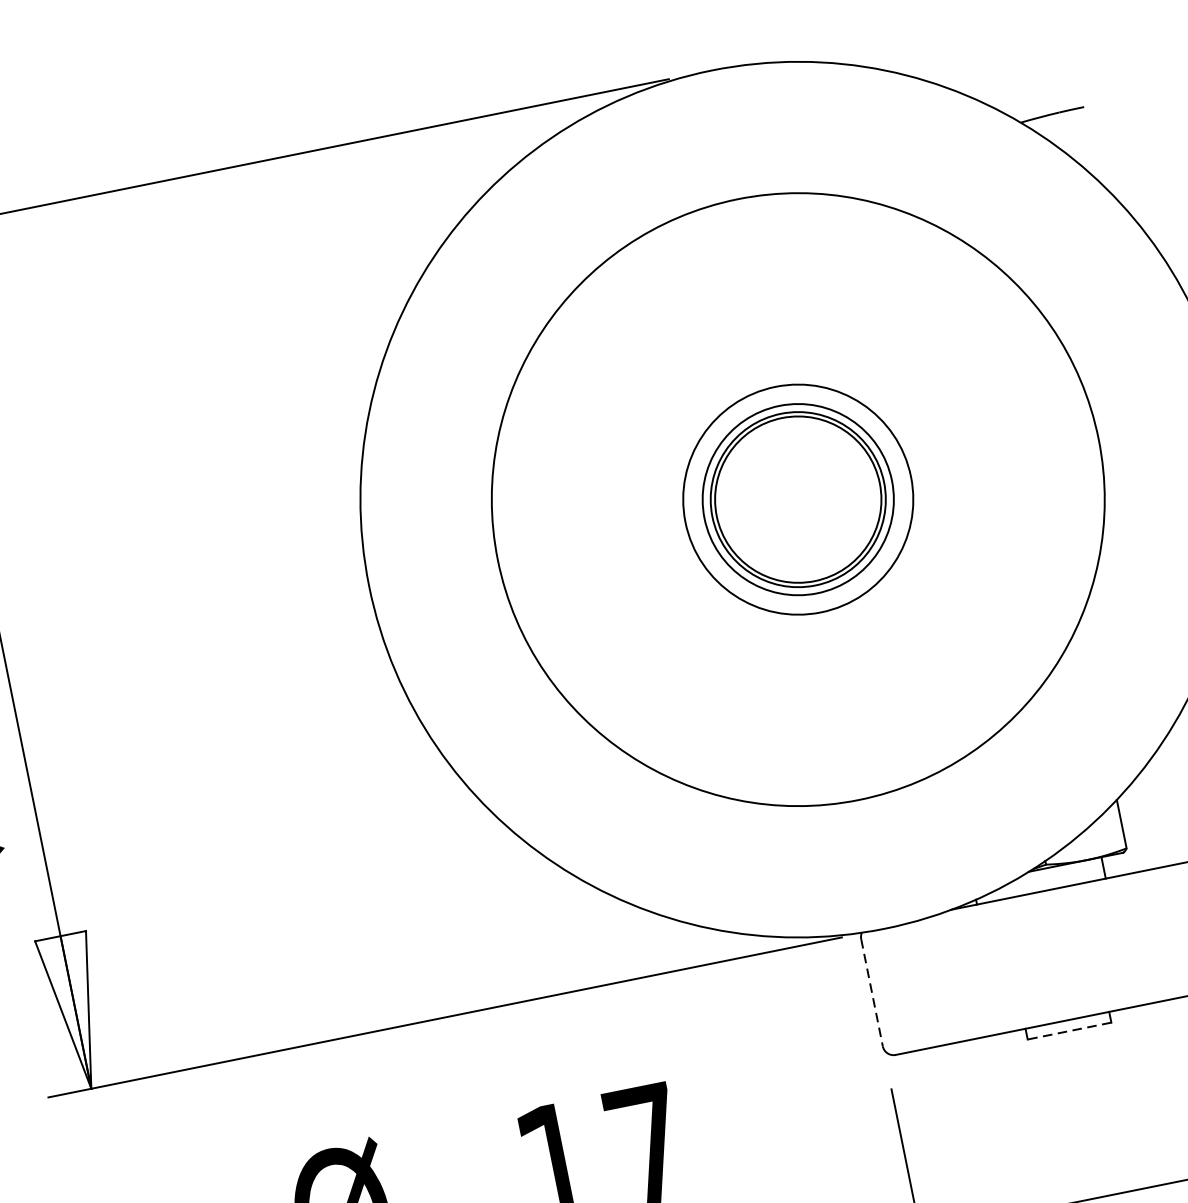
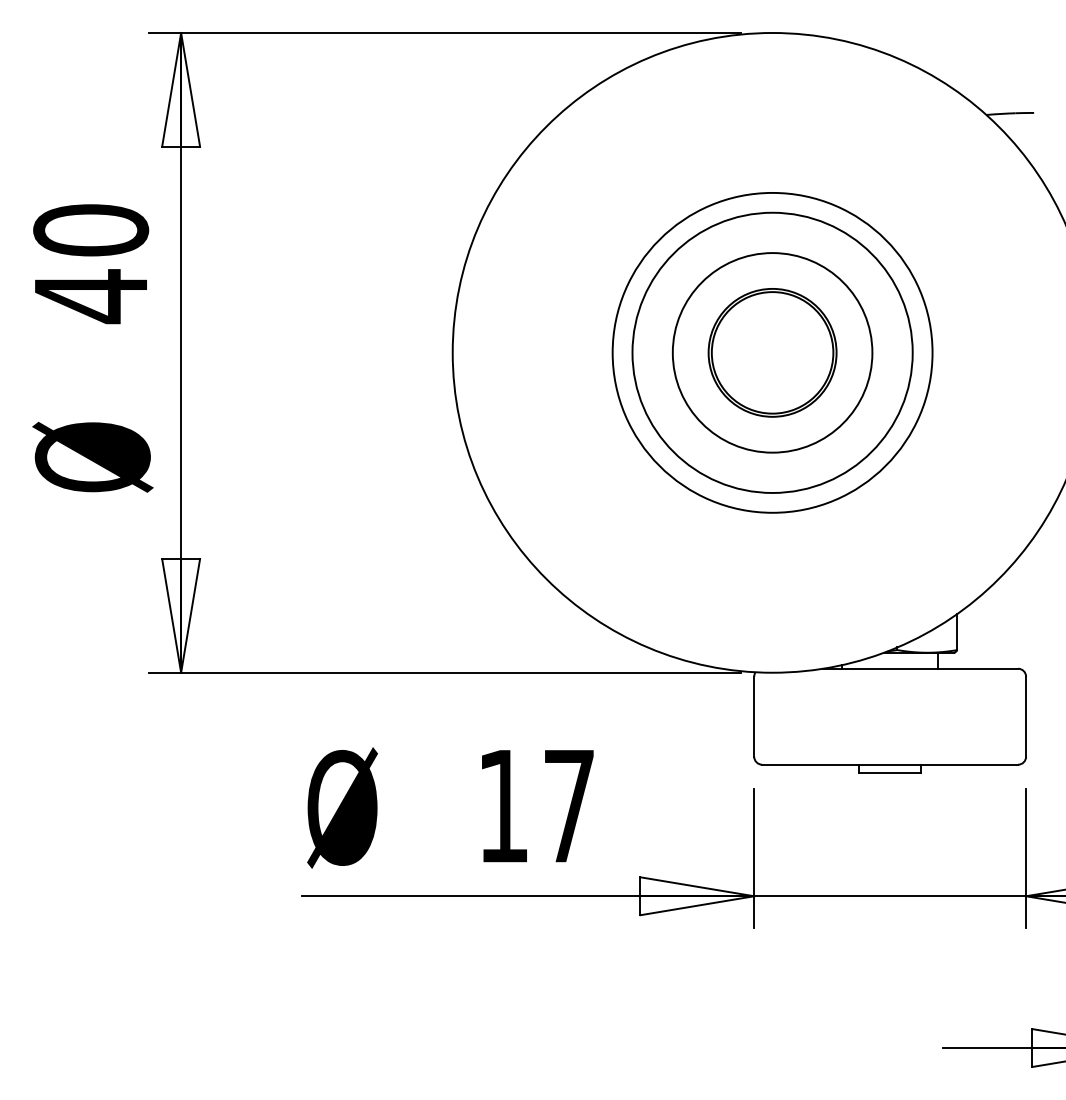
circle: (798, 499) -> (772, 352), size x0.71
circle: (798, 499) -> (772, 352), size x1.43
circle: (798, 499) -> (772, 352), size x1.67
line: (872, 992) -> (754, 716), dashed -> solid
line: (1068, 1030) -> (889, 772), dashed -> solid

